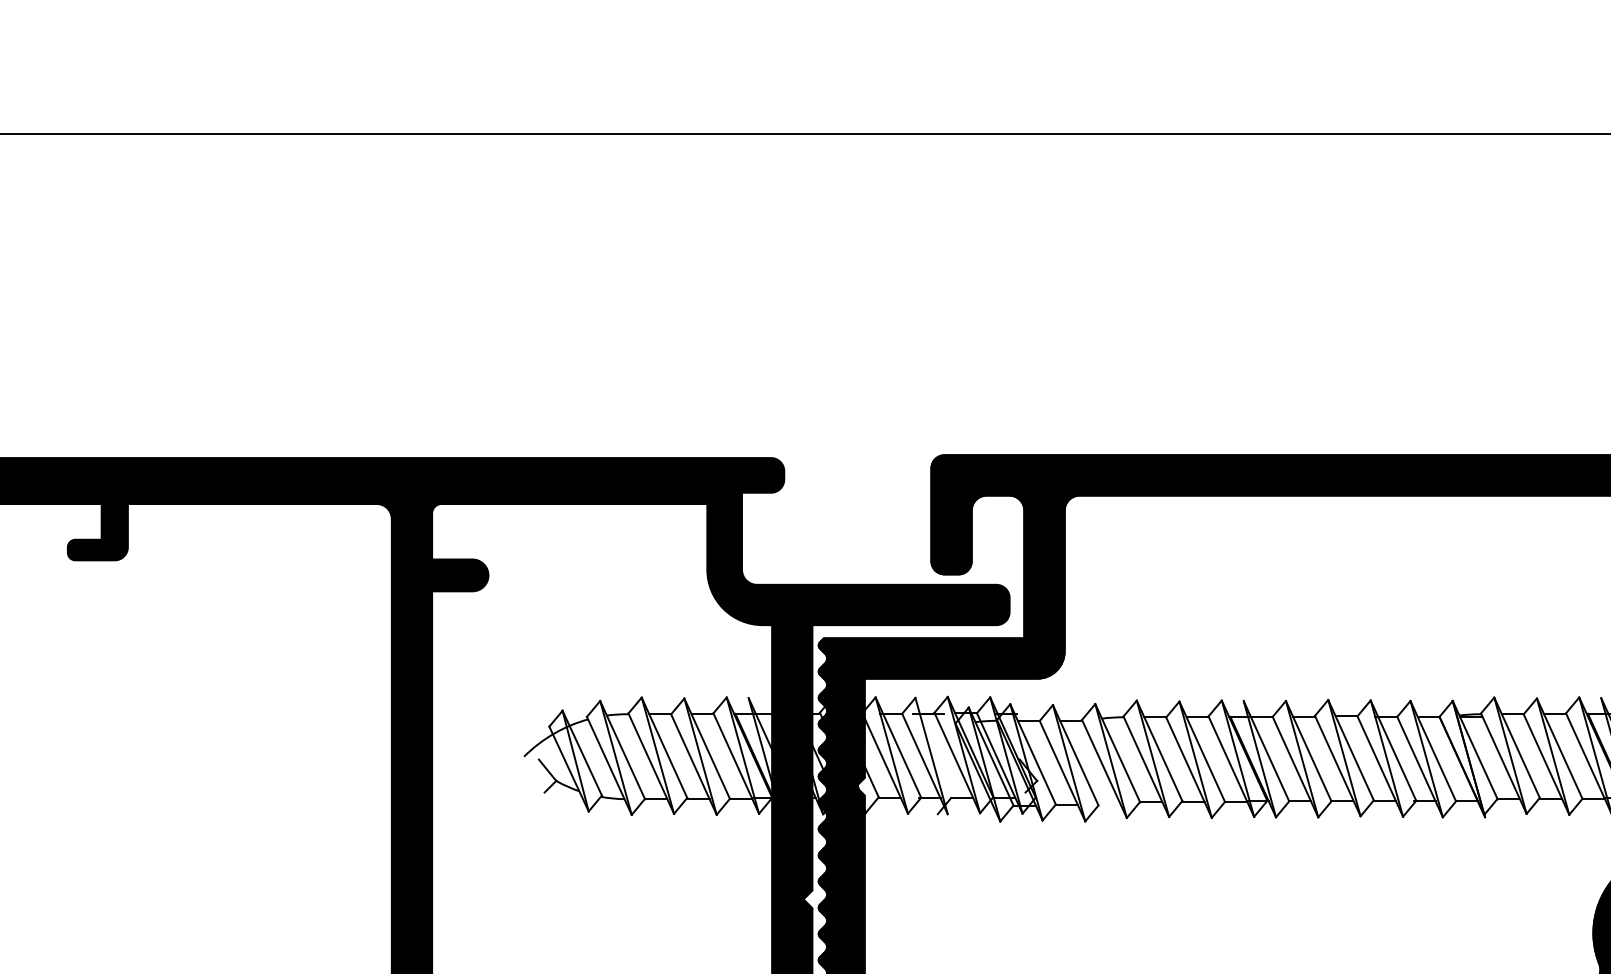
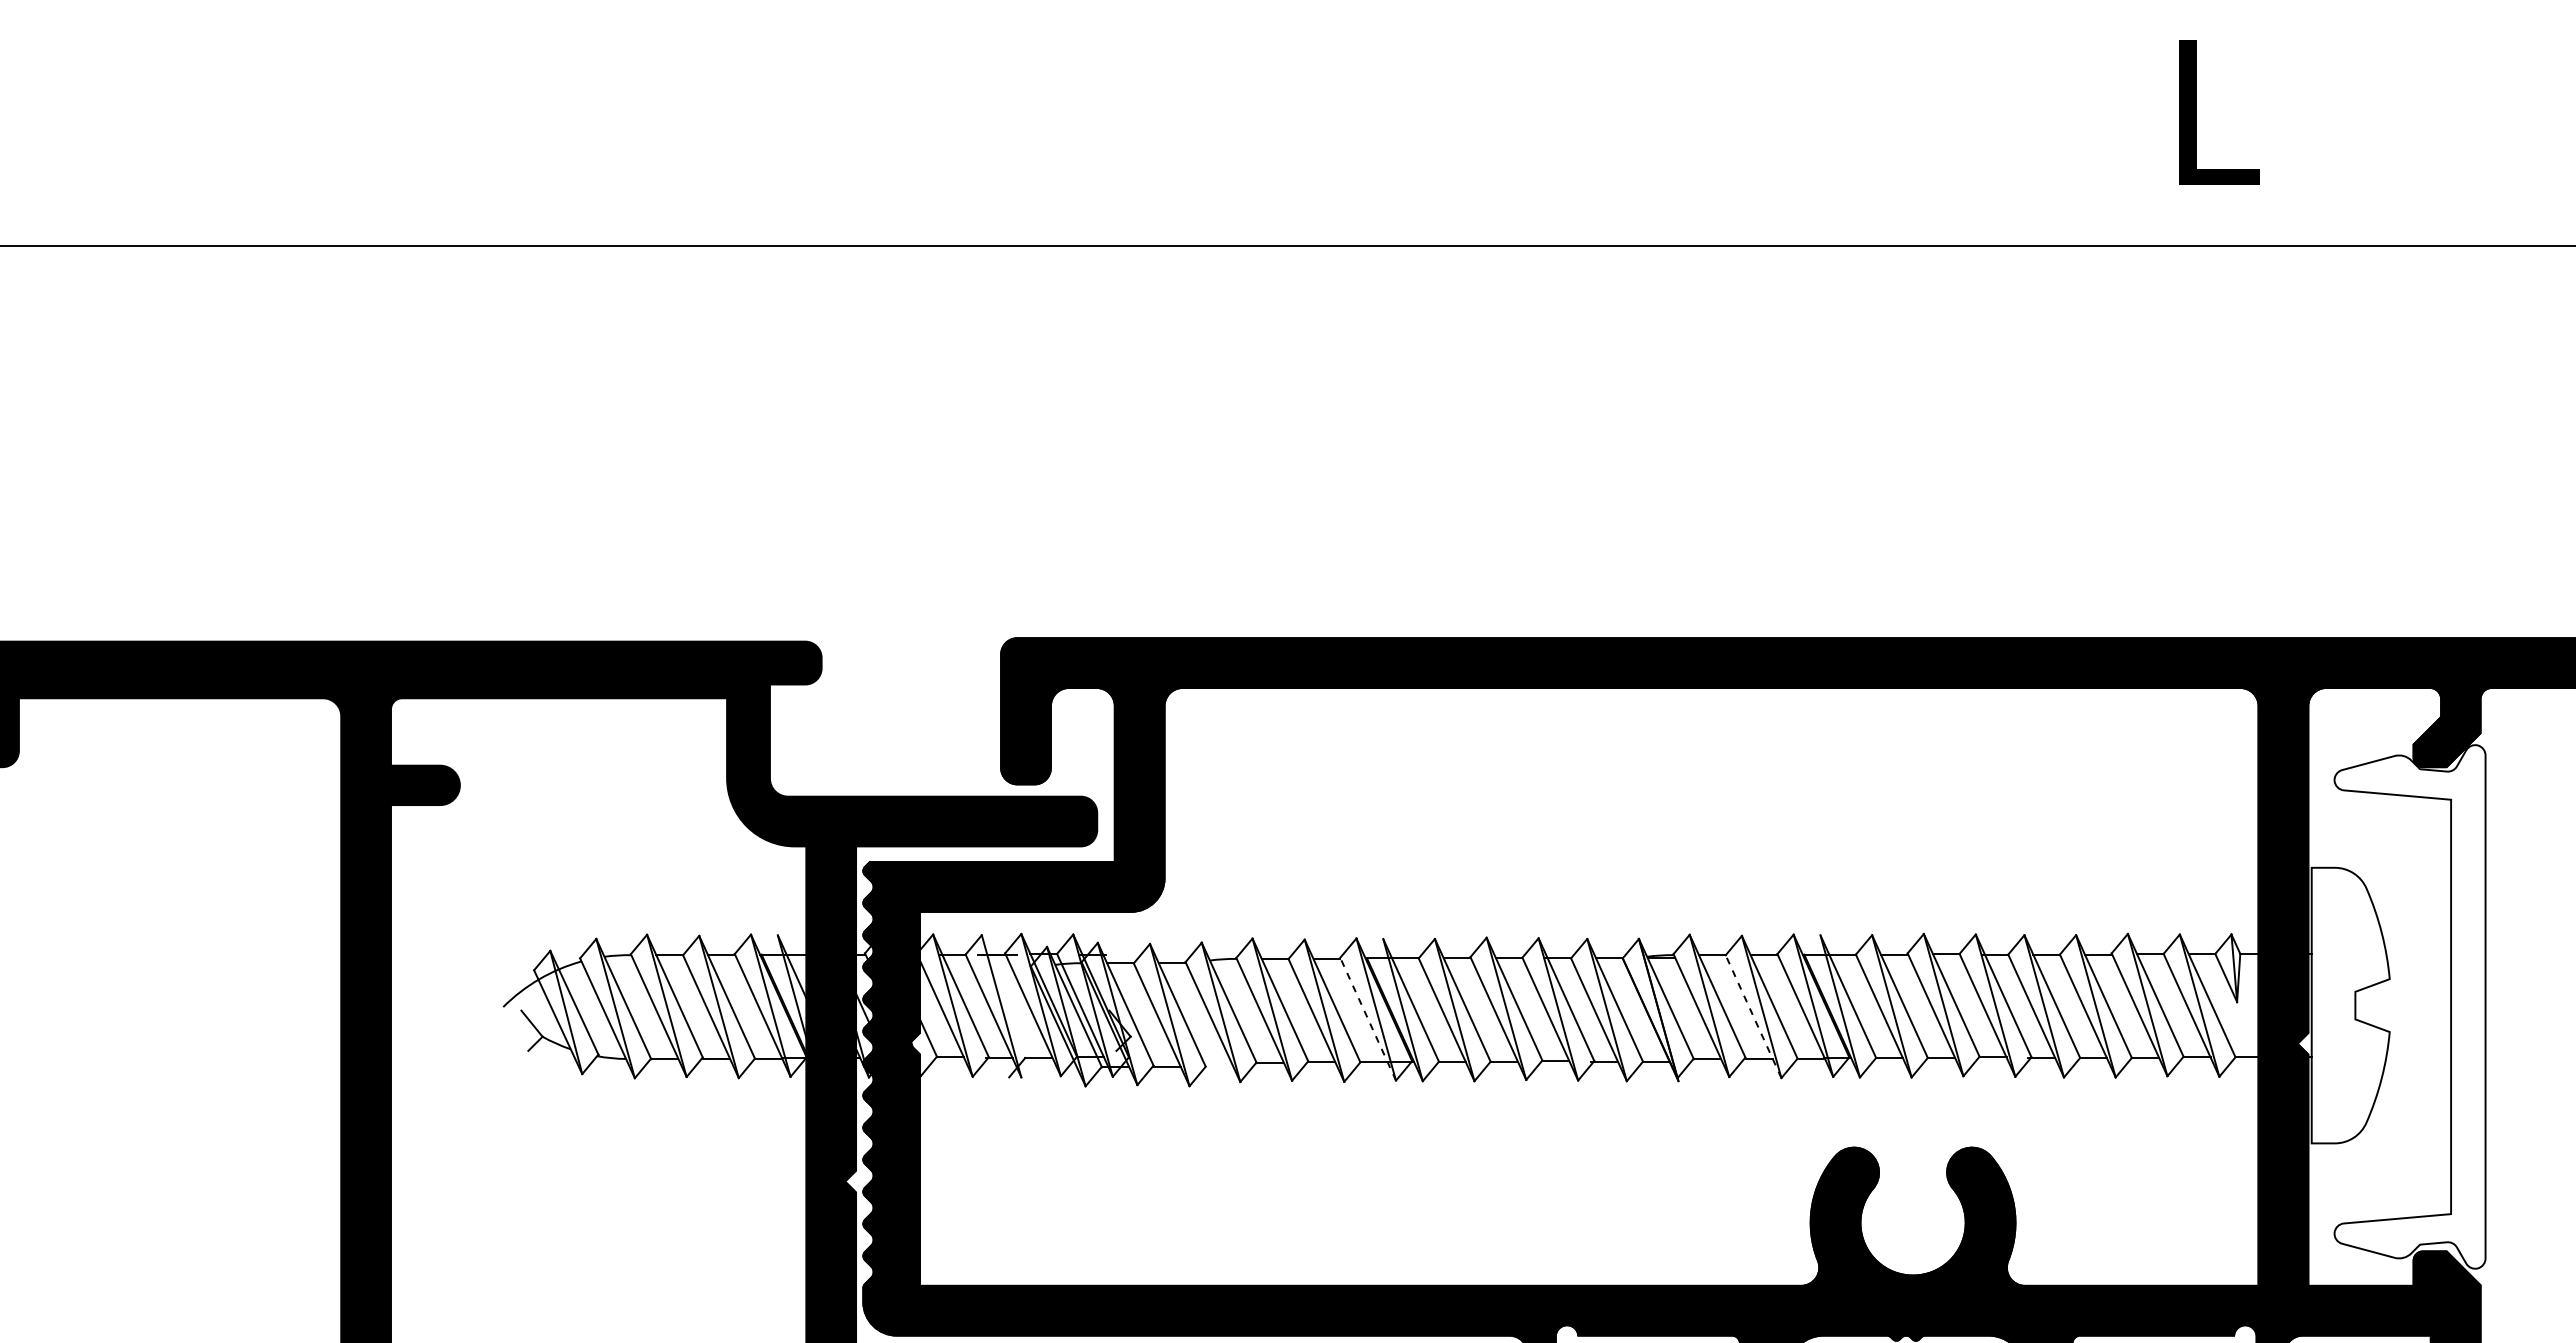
line: (1546, 764) -> (1753, 1016), solid -> dashed
line: (1230, 766) -> (1367, 1018), solid -> dashed

